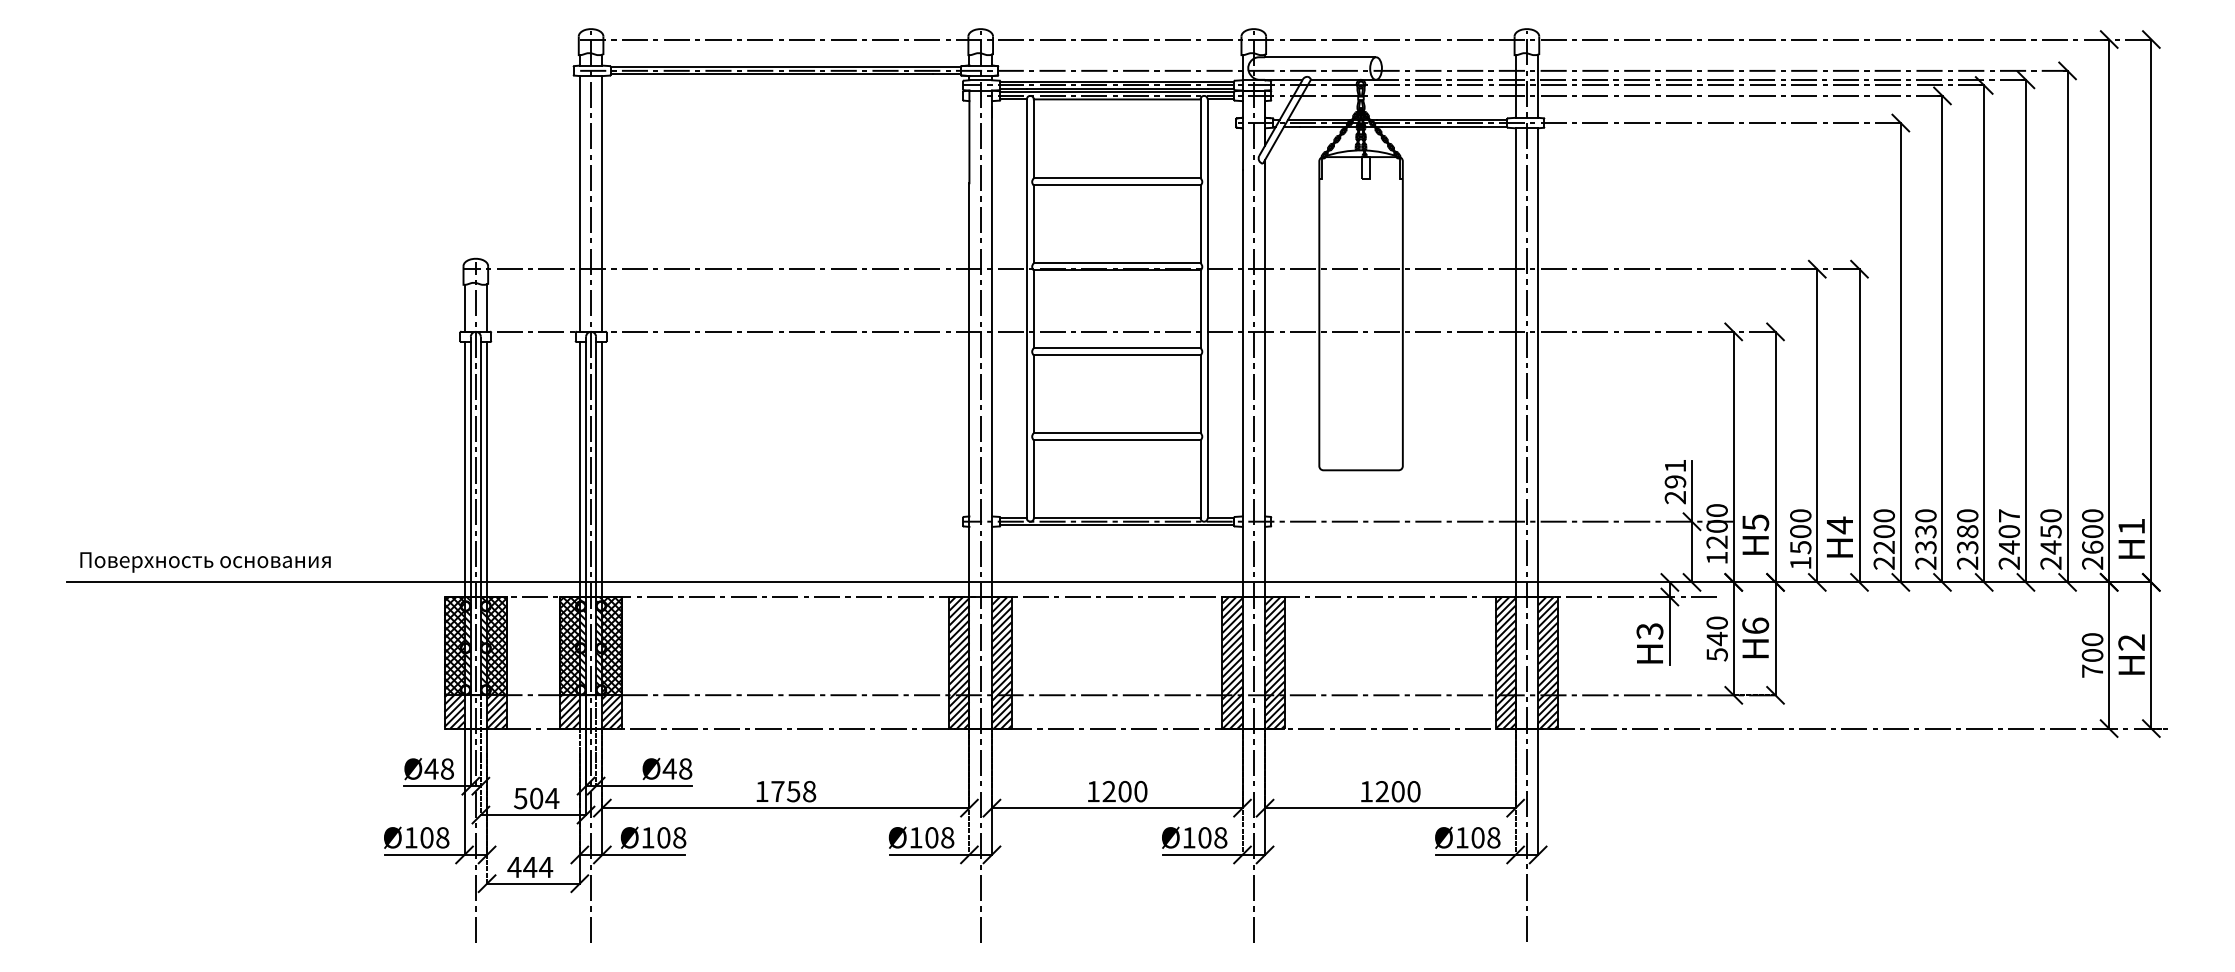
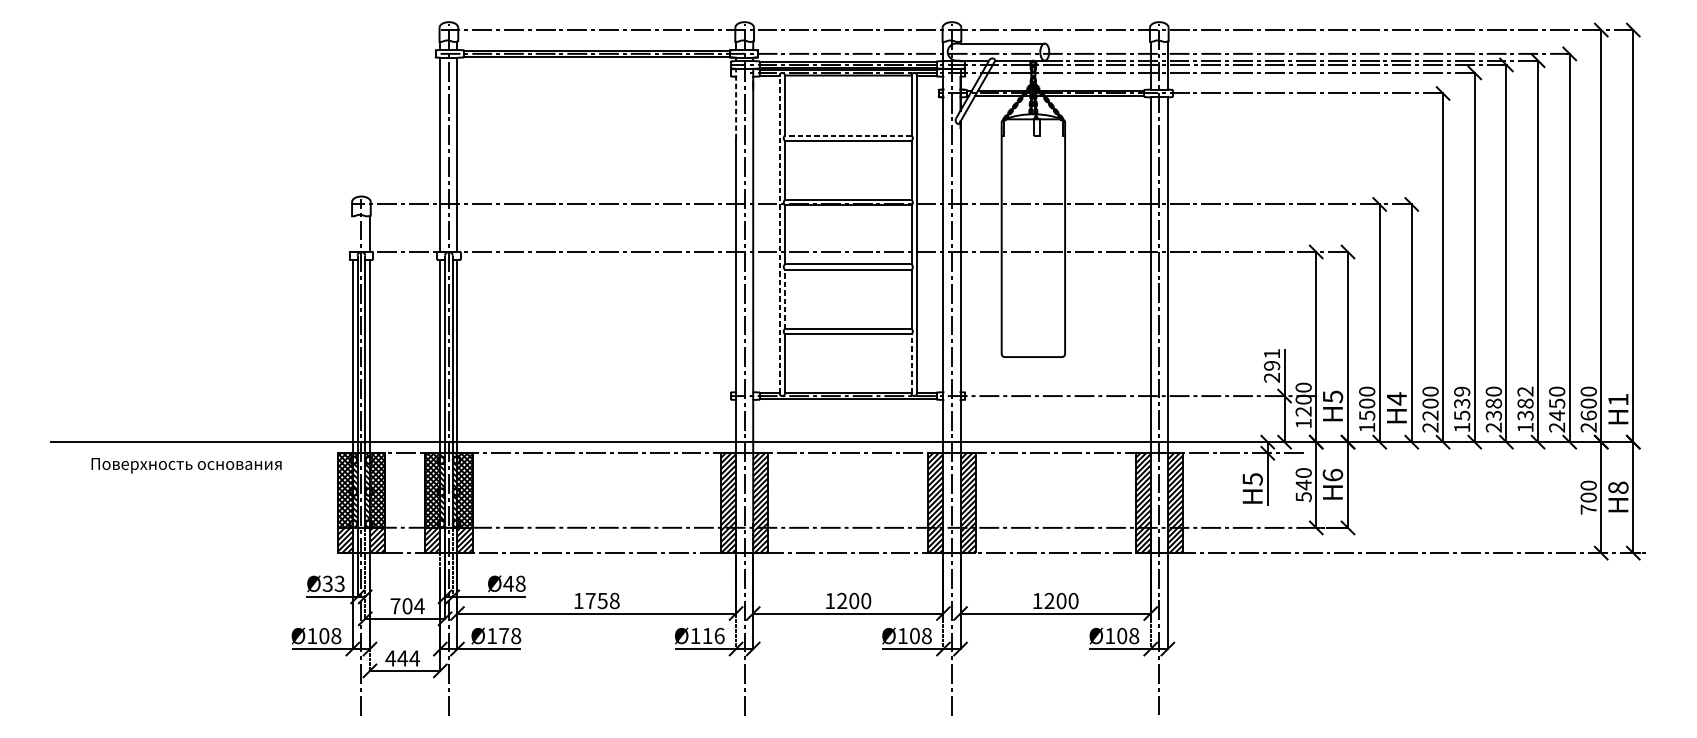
line: (969, 136) -> (736, 103), solid -> dashed
line: (1116, 178) -> (847, 135), solid -> dashed
line: (464, 307) -> (352, 233), removed
line: (1026, 308) -> (779, 234), solid -> dashed
line: (1033, 394) -> (784, 299), solid -> dashed
line: (1200, 479) -> (911, 364), solid -> dashed
text: (1925, 539) -> (1461, 409), 2330 -> 1539
text: (2009, 539) -> (1525, 409), 2407 -> 1382
text: (205, 562) -> (186, 465), moved
text: (1649, 631) -> (1252, 479), H3 -> H5
text: (2131, 642) -> (1618, 487), H2 -> H8
text: (439, 768) -> (333, 583), Ø48 -> Ø33
text: (520, 798) -> (395, 606), 504 -> 704
text: (663, 837) -> (503, 635), Ø108 -> Ø178
text: (939, 837) -> (713, 635), Ø108 -> Ø116

